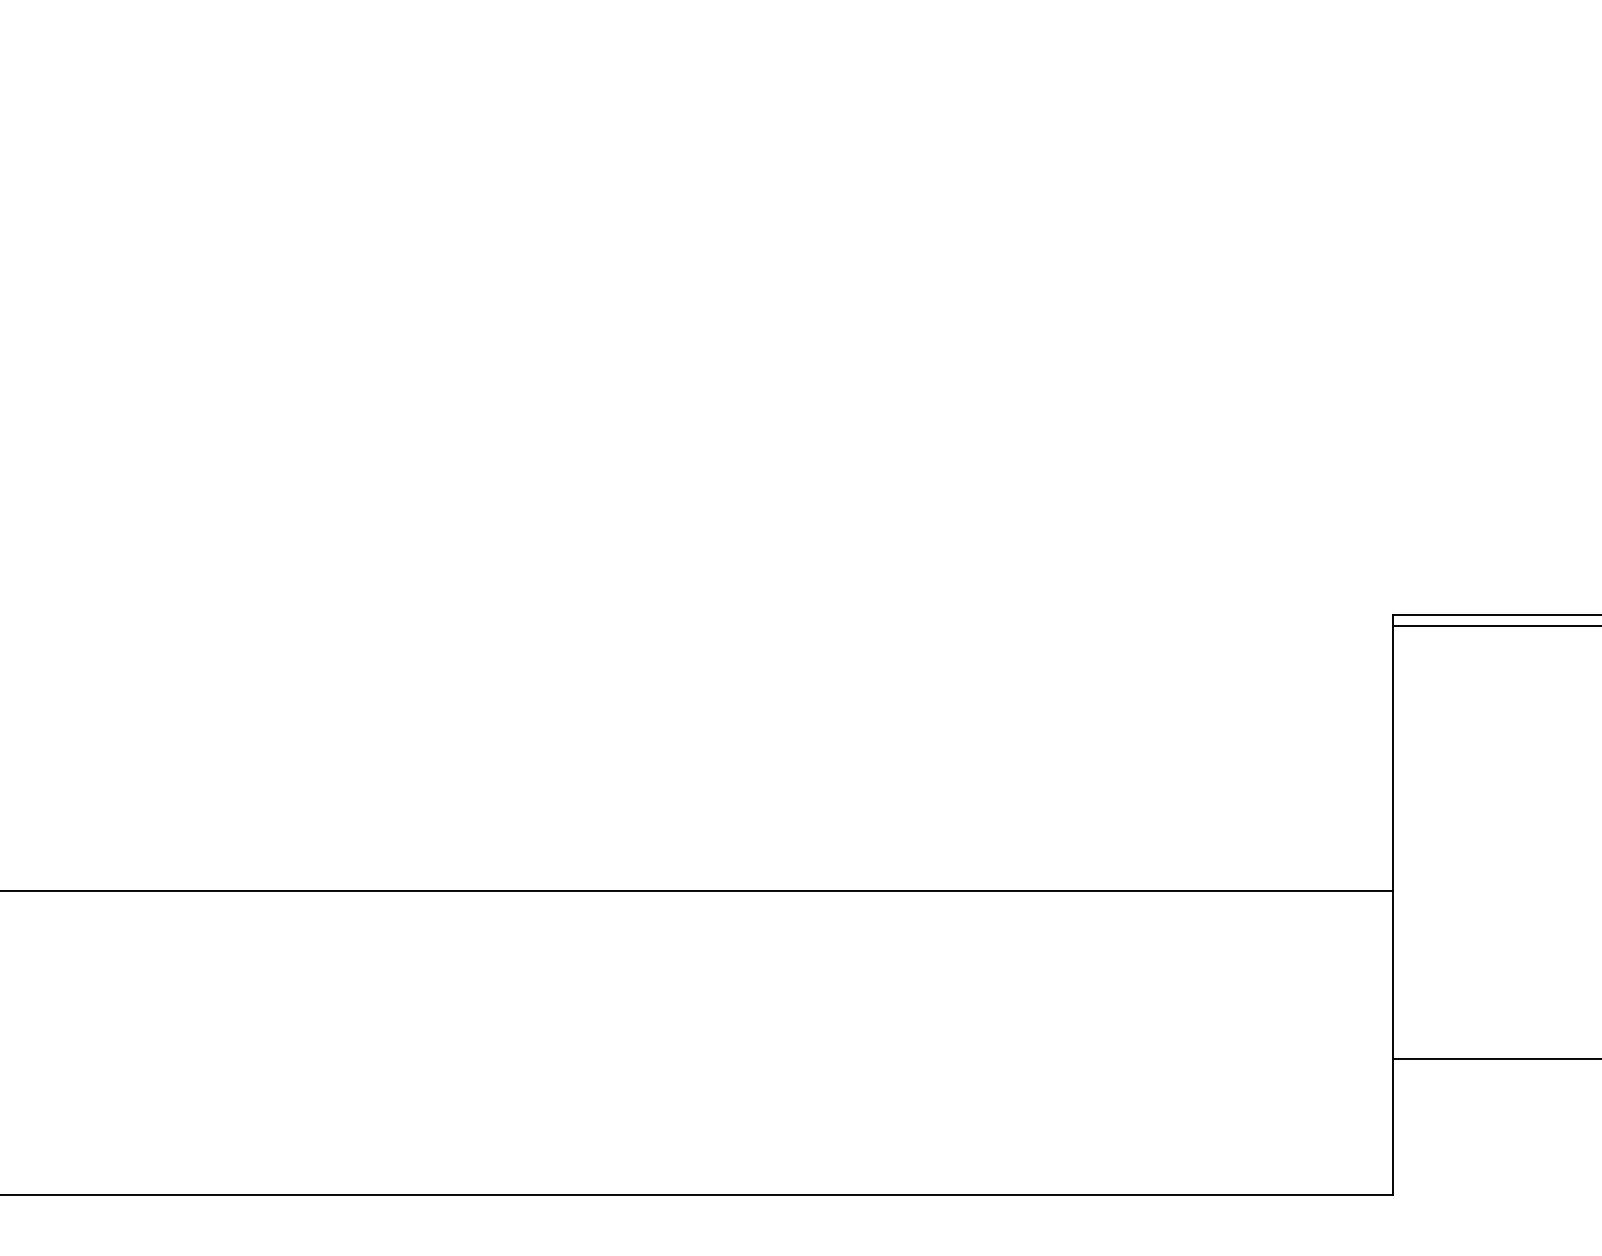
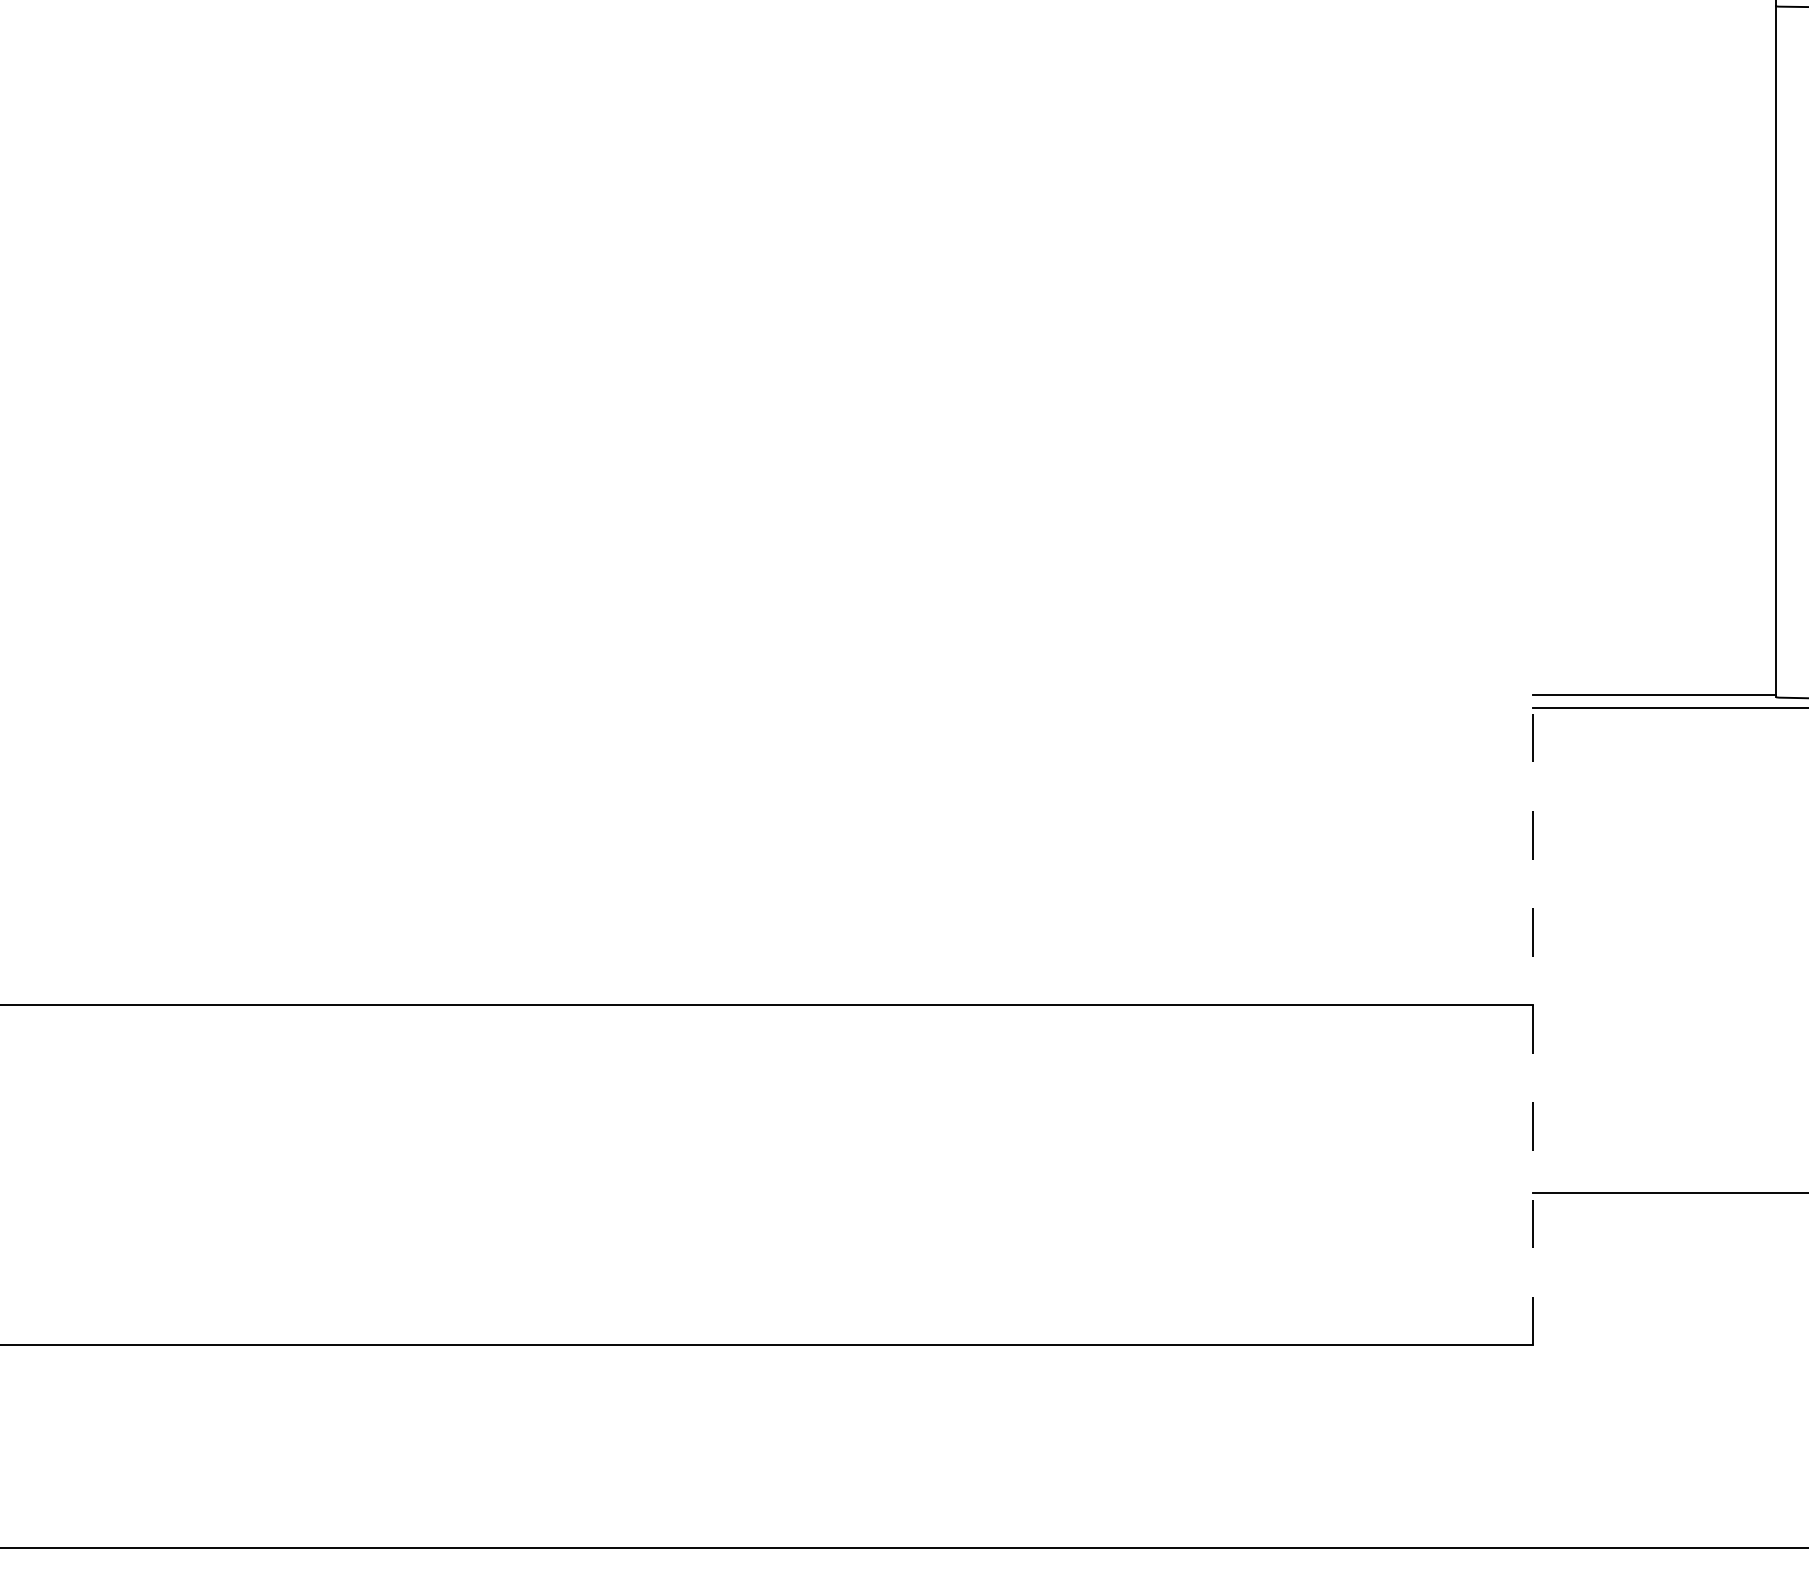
line: (1393, 904) -> (1533, 1019), solid -> dashed

